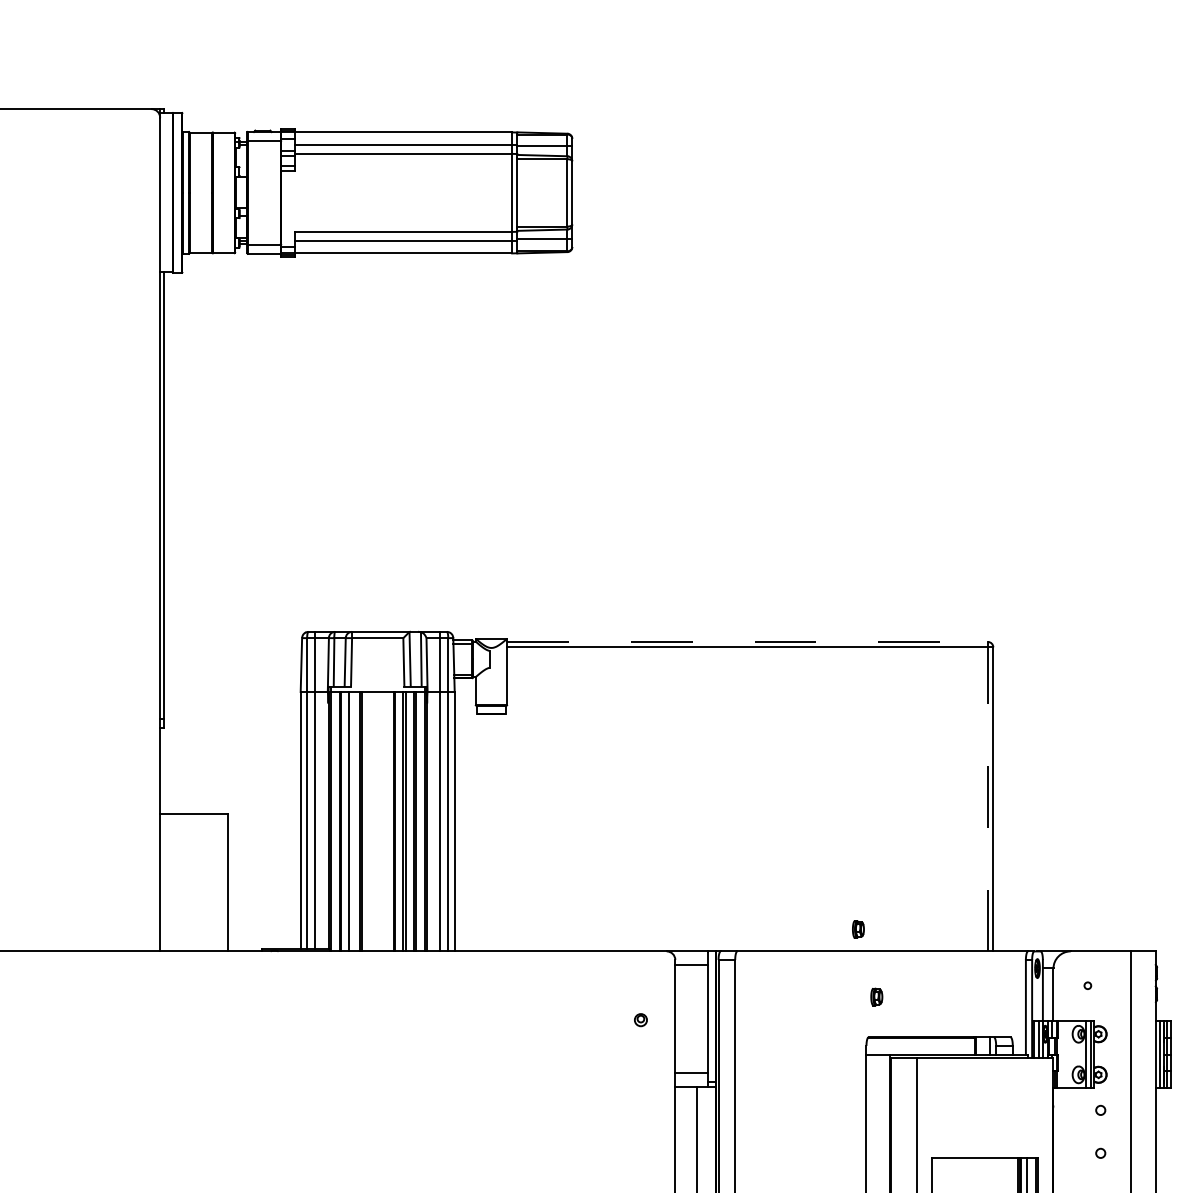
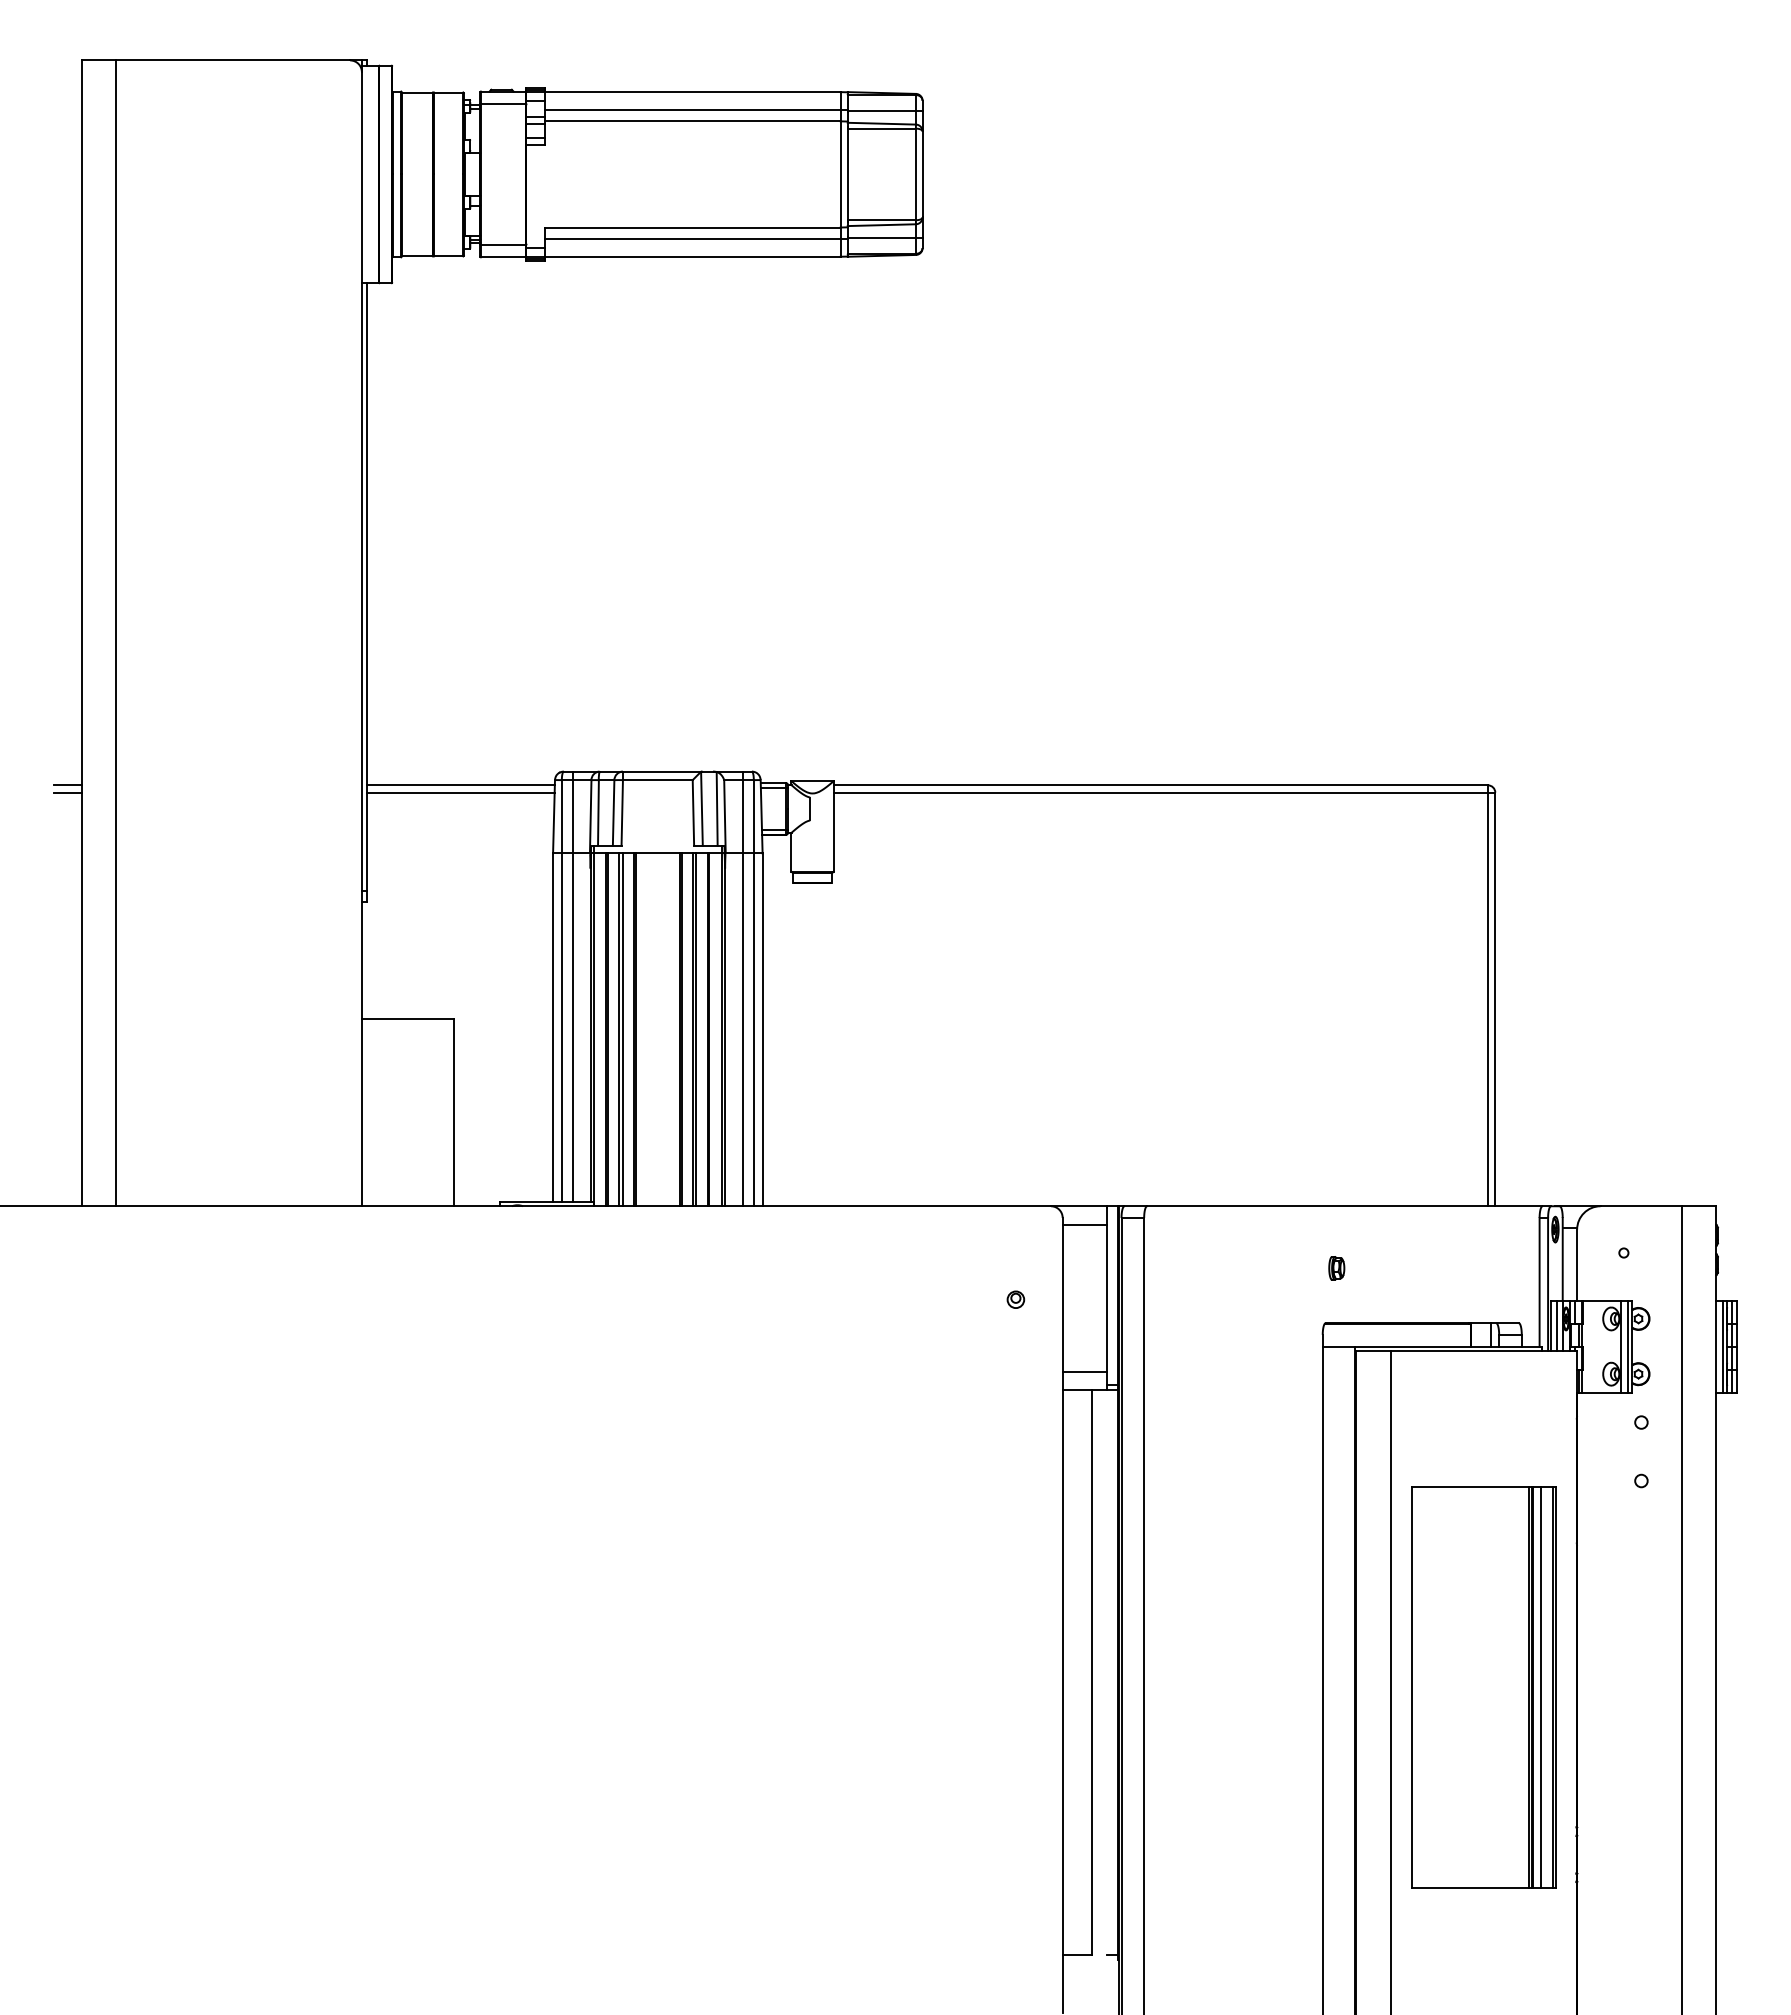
line: (232, 642) -> (460, 785), added
line: (747, 642) -> (1161, 785), dashed -> solid
line: (232, 647) -> (460, 792), added
line: (987, 799) -> (1487, 999), dashed -> solid
line: (351, 821) -> (622, 1029), added
part: (858, 929) -> (1311, 1176), removed

